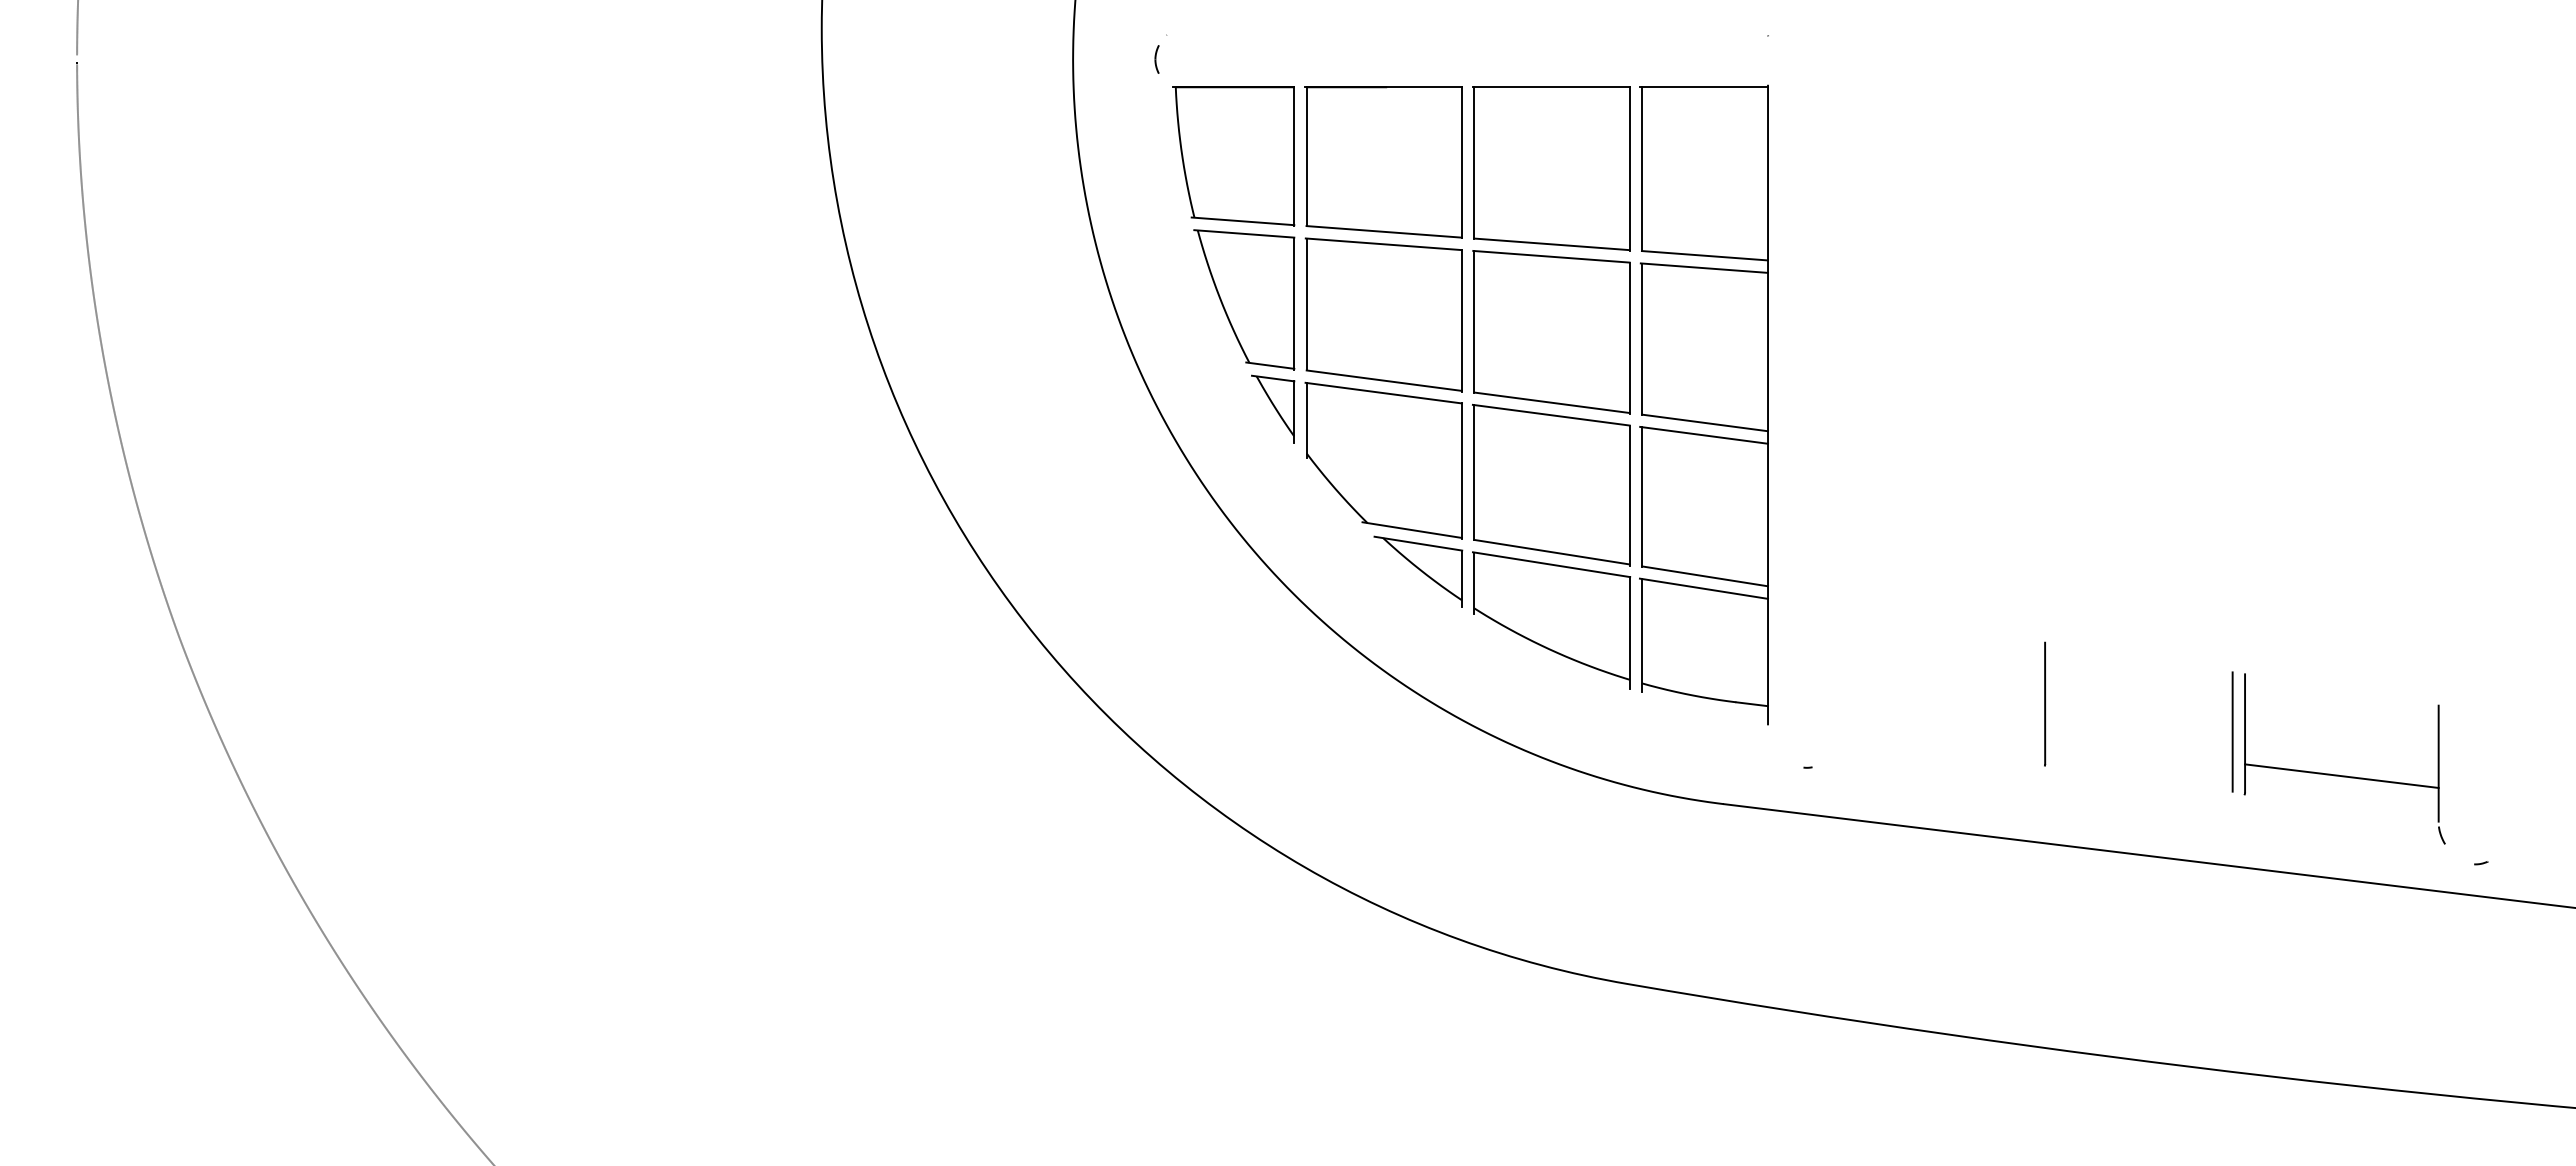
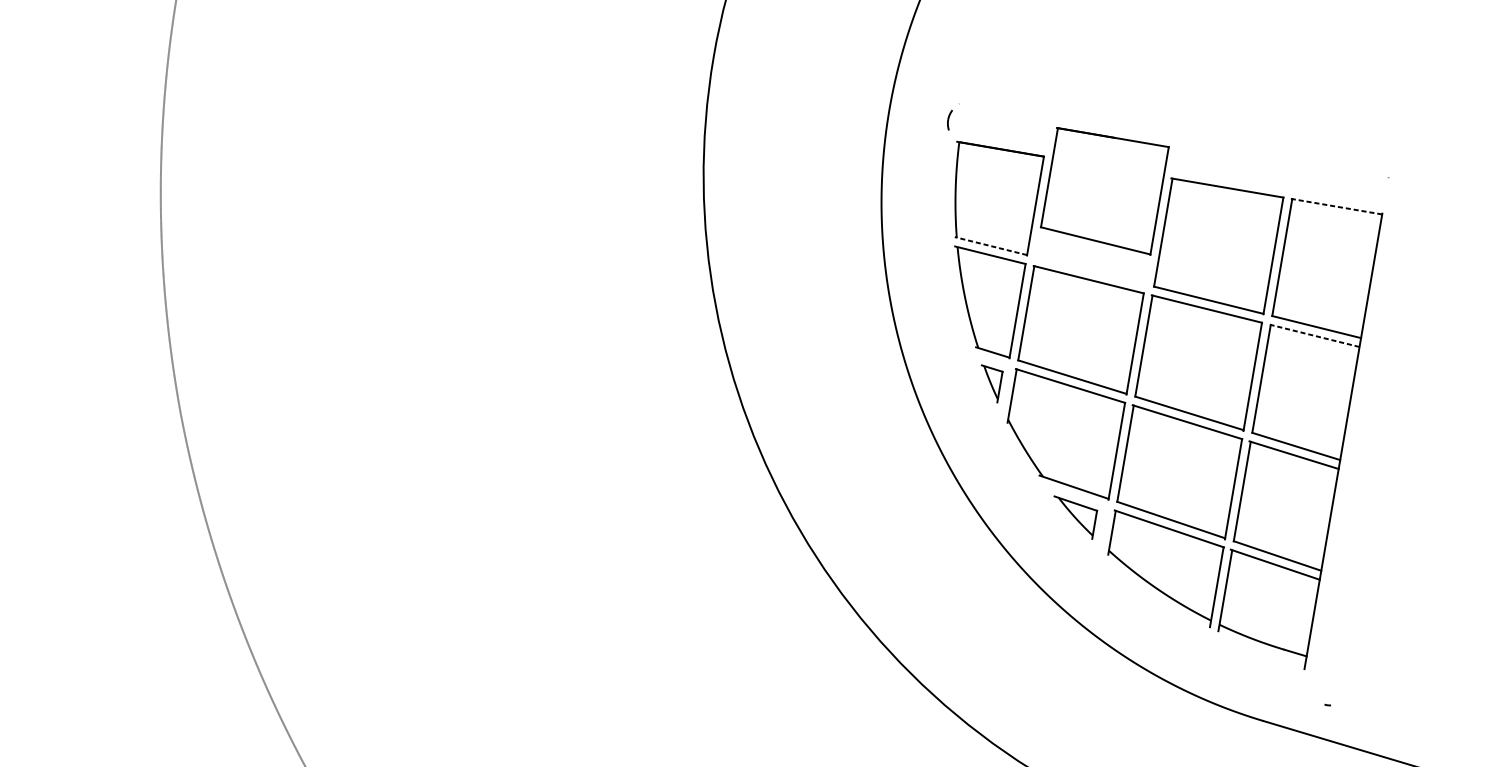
line: (1704, 87) -> (1336, 206), solid -> dashed
part: (1383, 162) -> (1103, 191), moved
line: (1242, 221) -> (990, 246), solid -> dashed
line: (1704, 268) -> (1314, 336), solid -> dashed
part: (1273, 408) -> (989, 383), size x0.7
part: (1418, 571) -> (1073, 517), size x0.7

